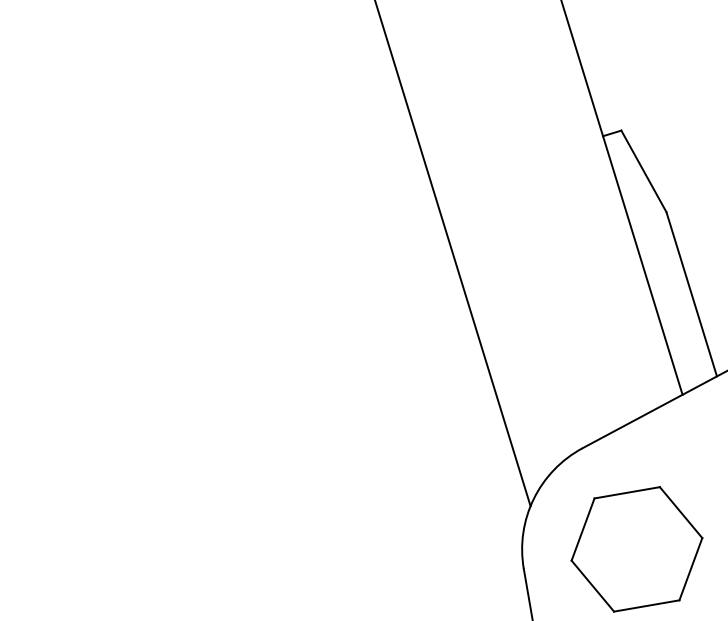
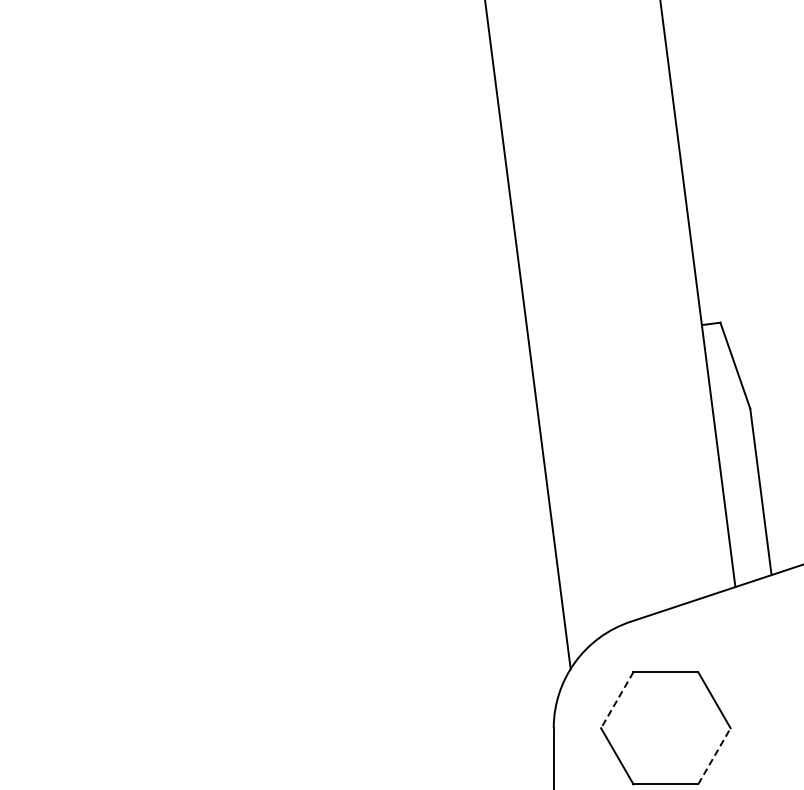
line: (583, 529) -> (617, 700), solid -> dashed
line: (690, 568) -> (714, 755), solid -> dashed

